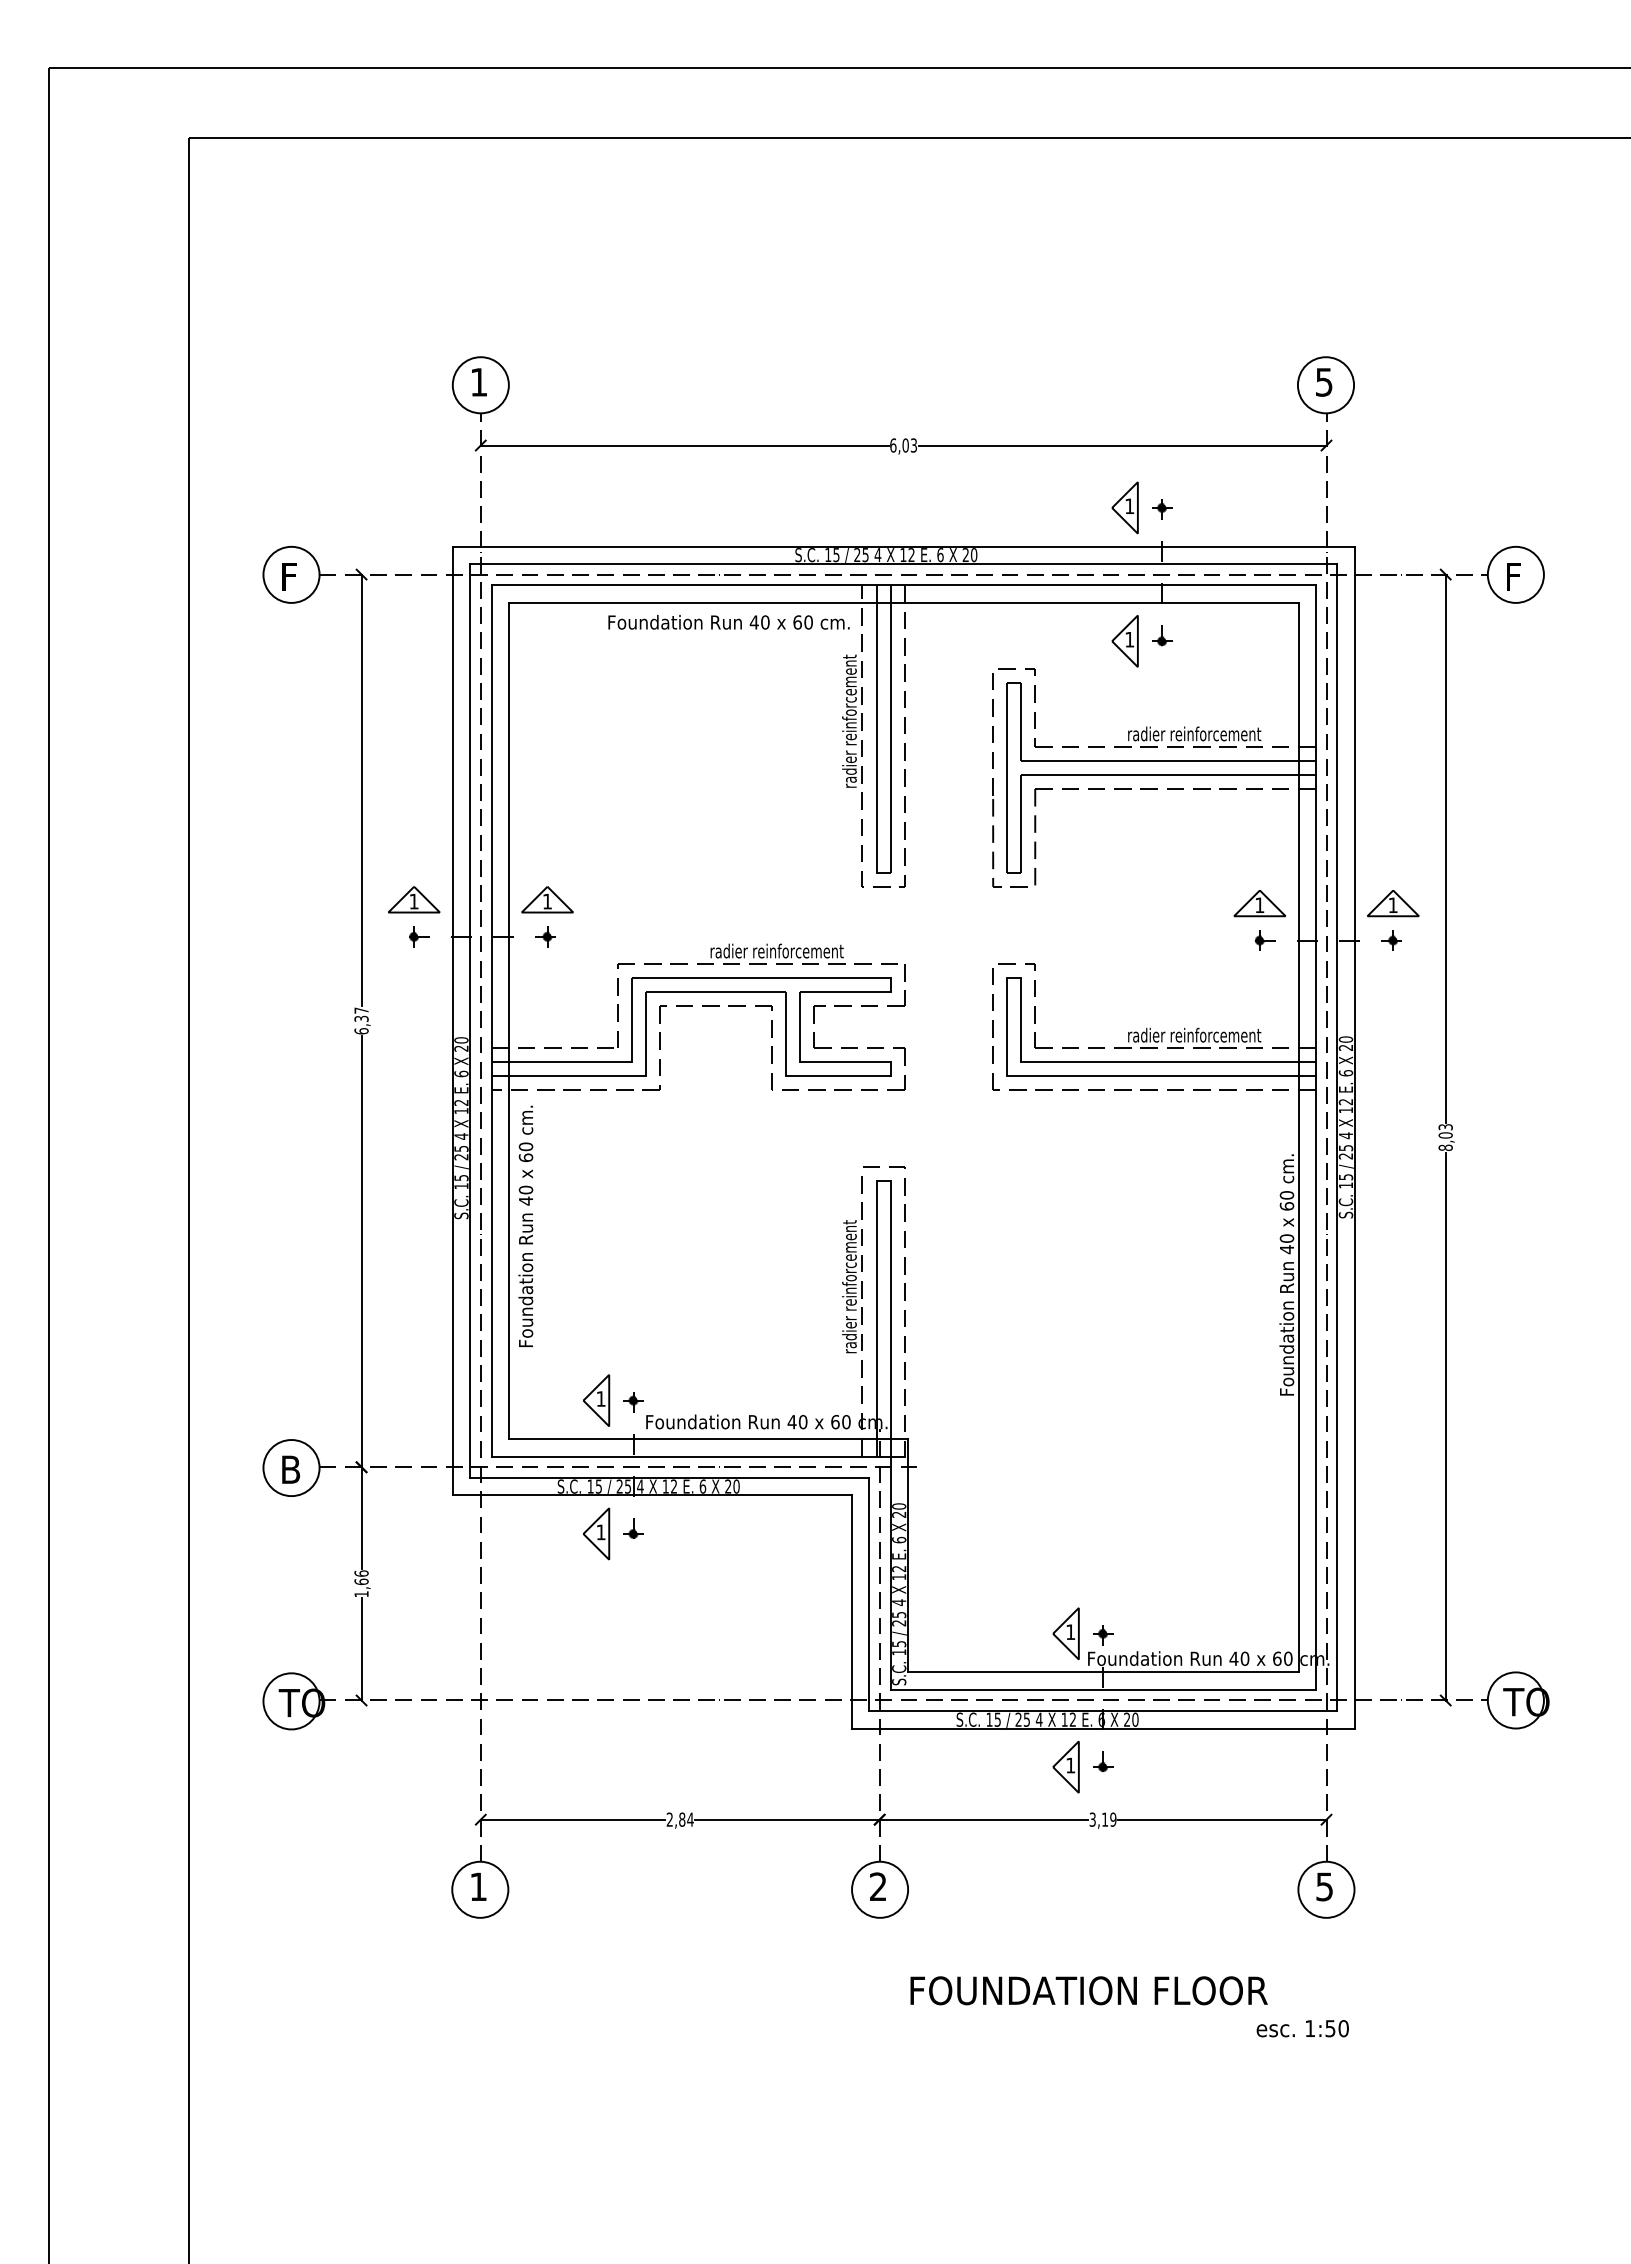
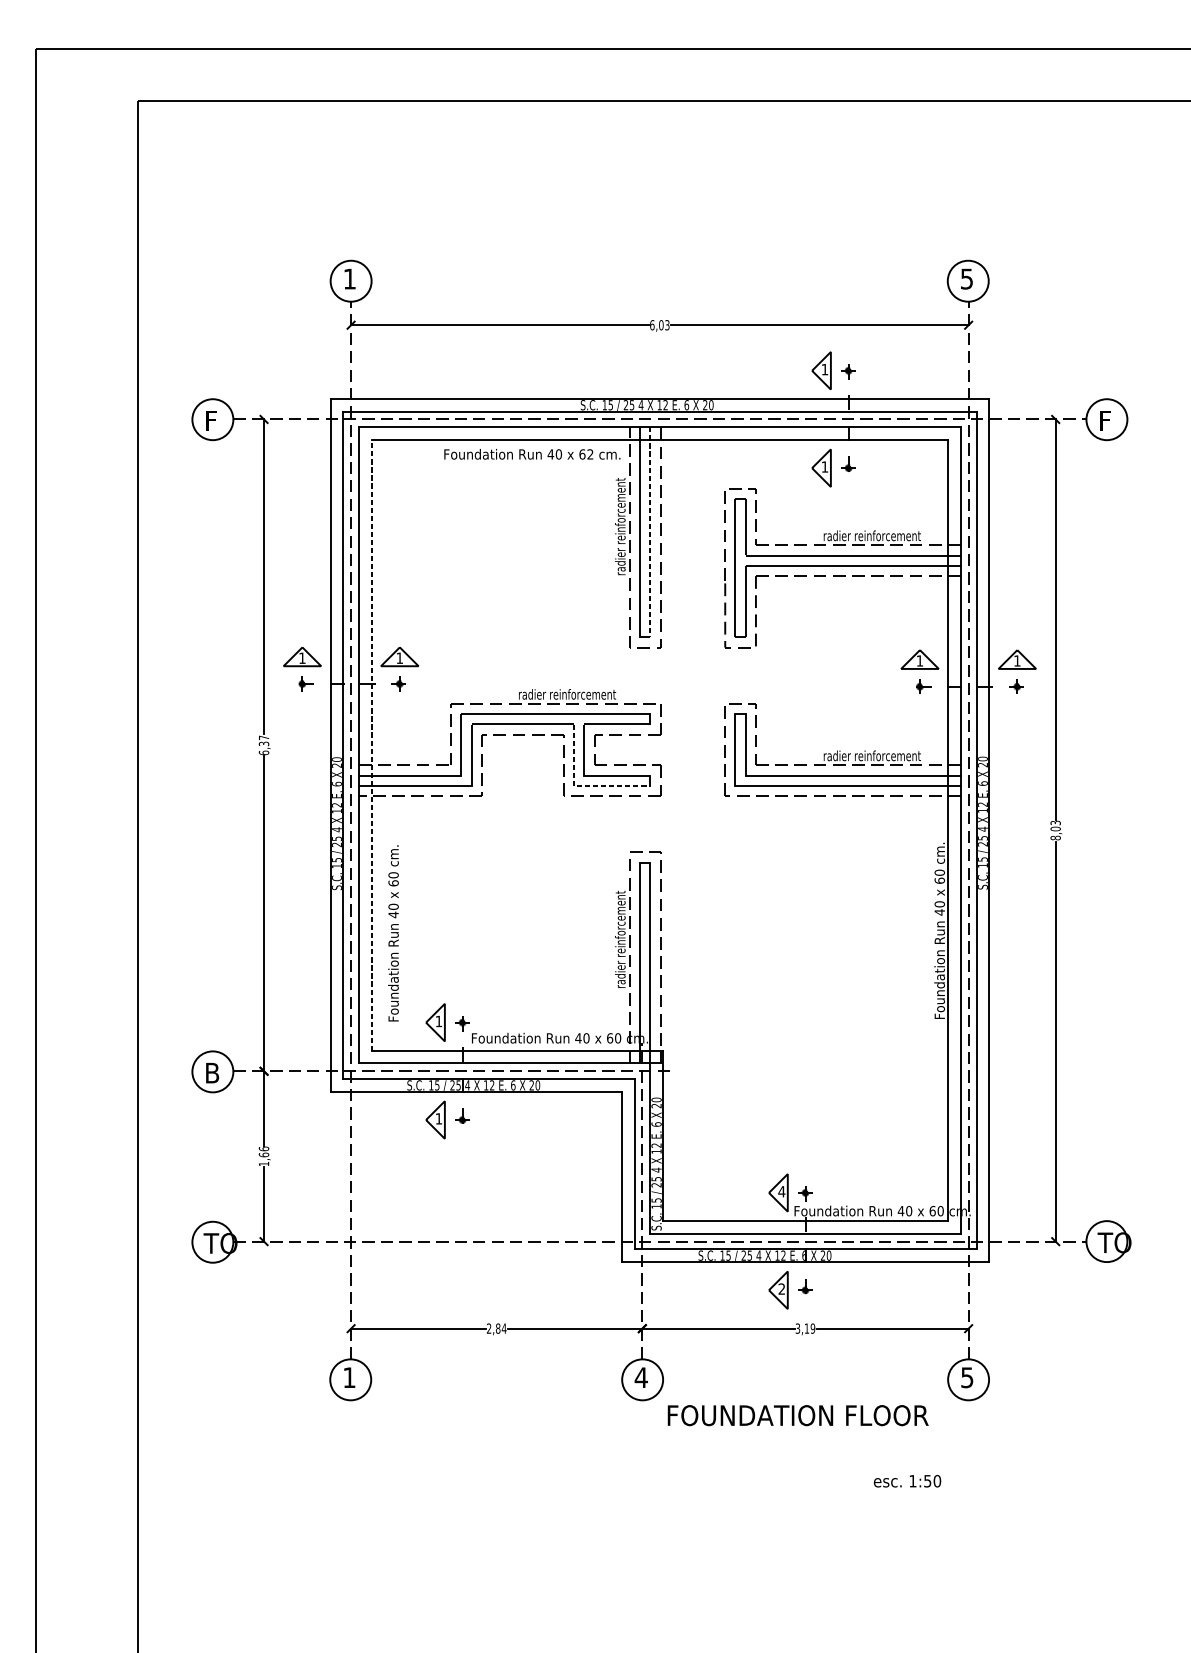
text: (808, 622) -> (590, 454), 60 -> 62
line: (890, 729) -> (650, 532), solid -> dashed
line: (508, 1020) -> (371, 745), solid -> dashed
line: (796, 1076) -> (581, 785), solid -> dashed
text: (525, 1225) -> (393, 932), moved
text: (1070, 1631) -> (781, 1191), 1 -> 4
text: (1070, 1765) -> (781, 1289), 1 -> 2
text: (878, 1886) -> (641, 1377), 2 -> 4
text: (1088, 1990) -> (797, 1415), moved
text: (1302, 2028) -> (907, 1481), moved

